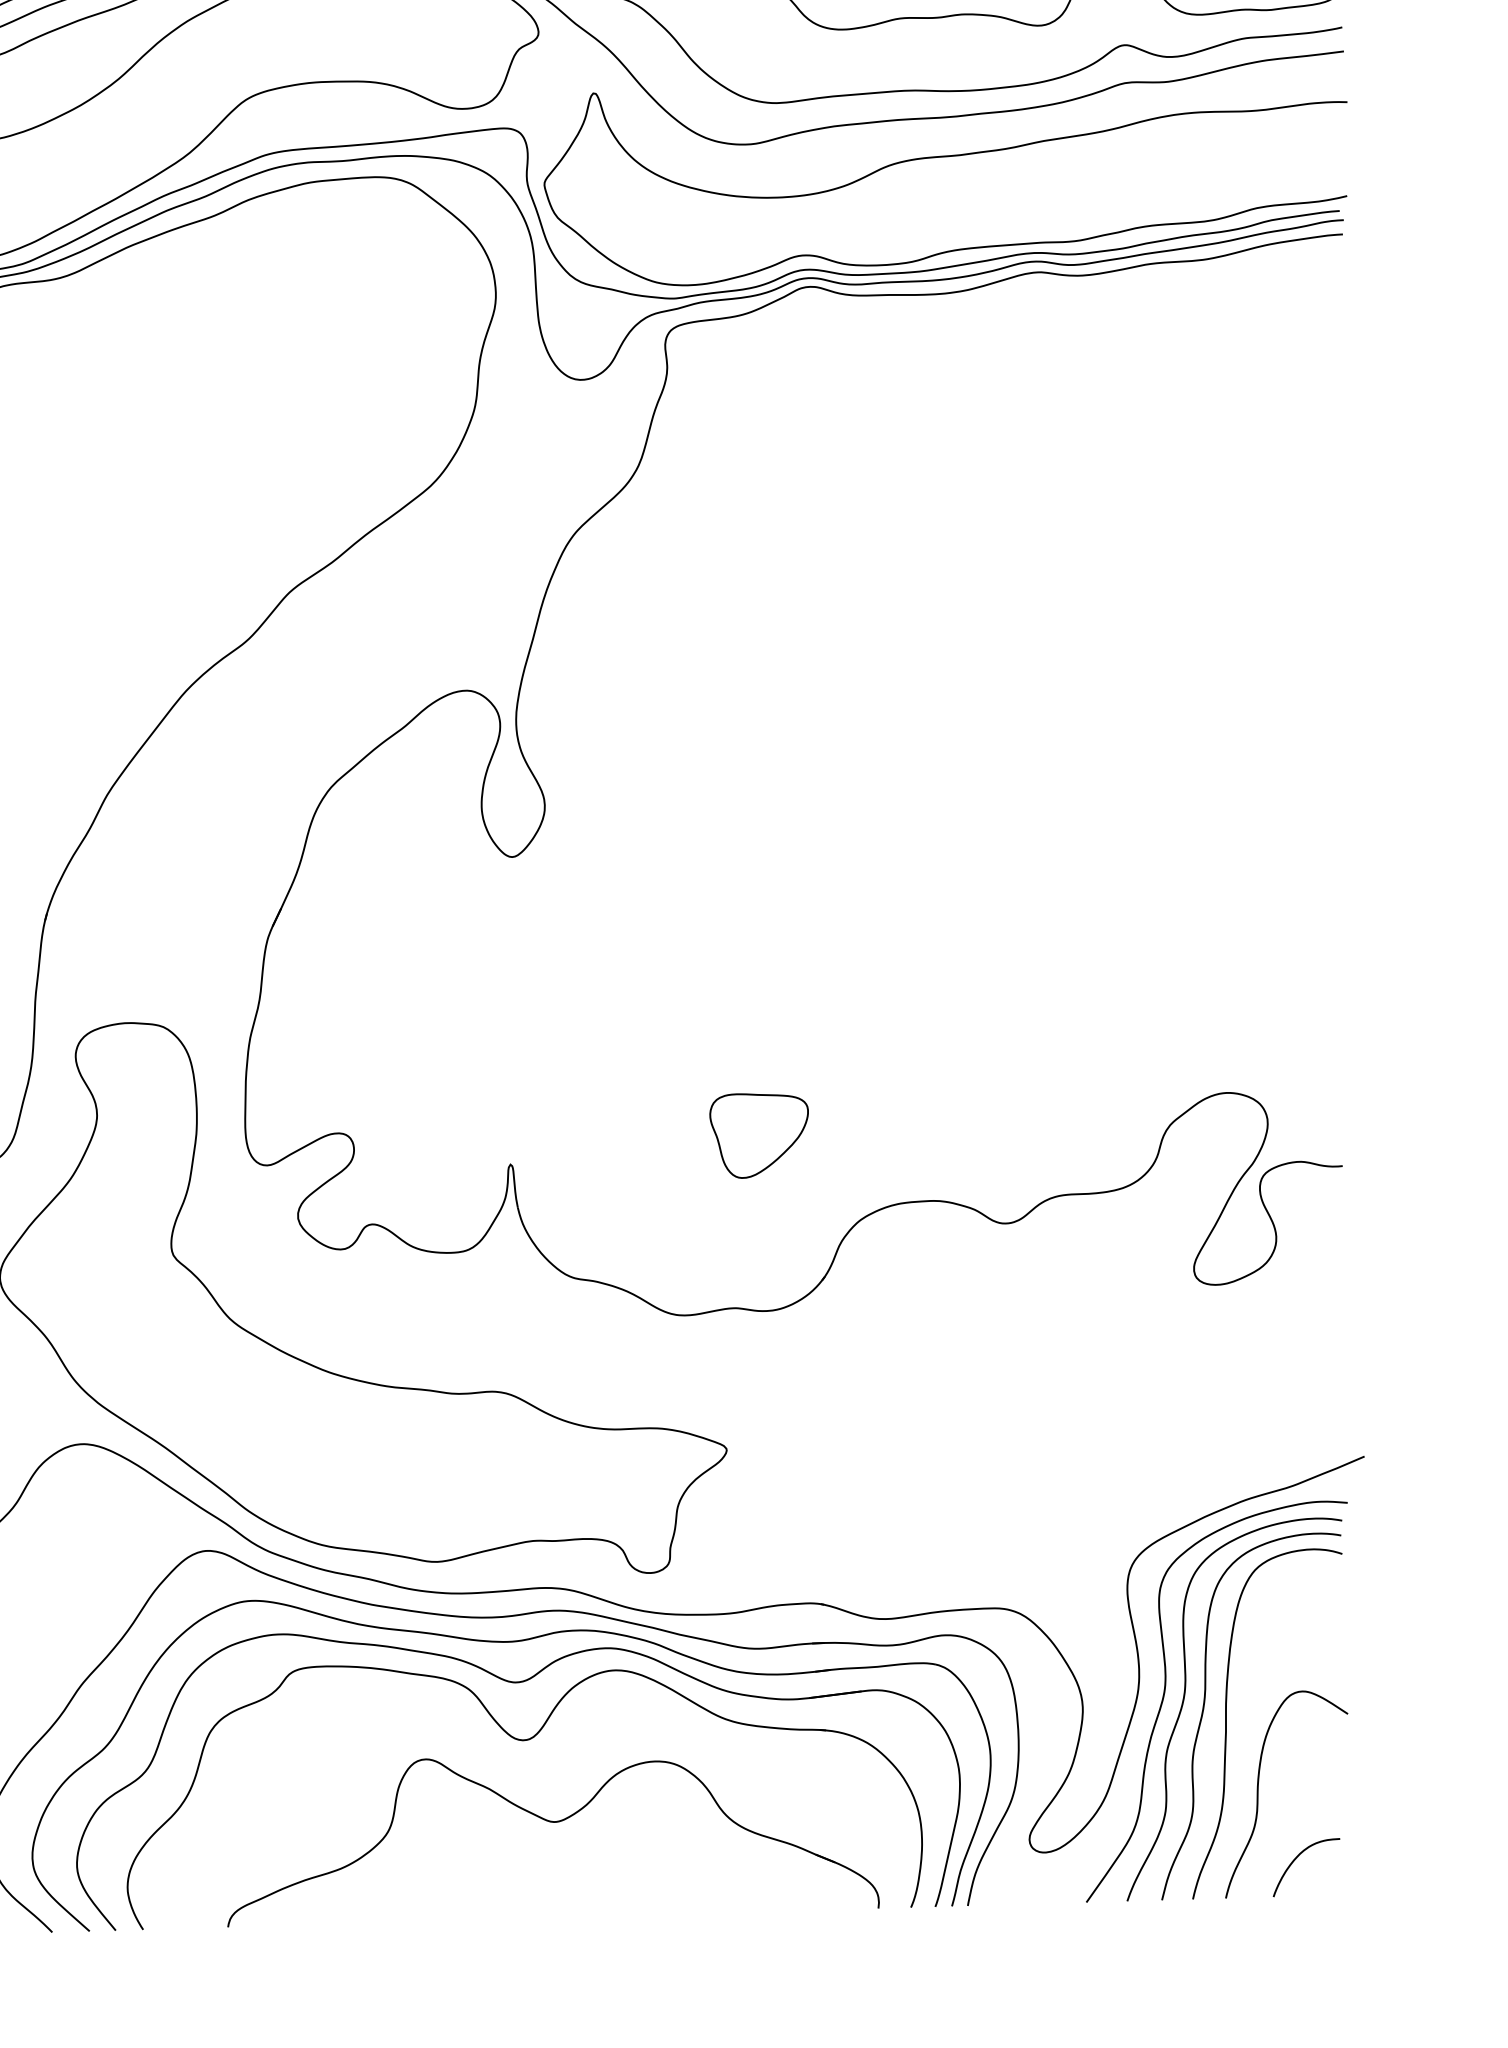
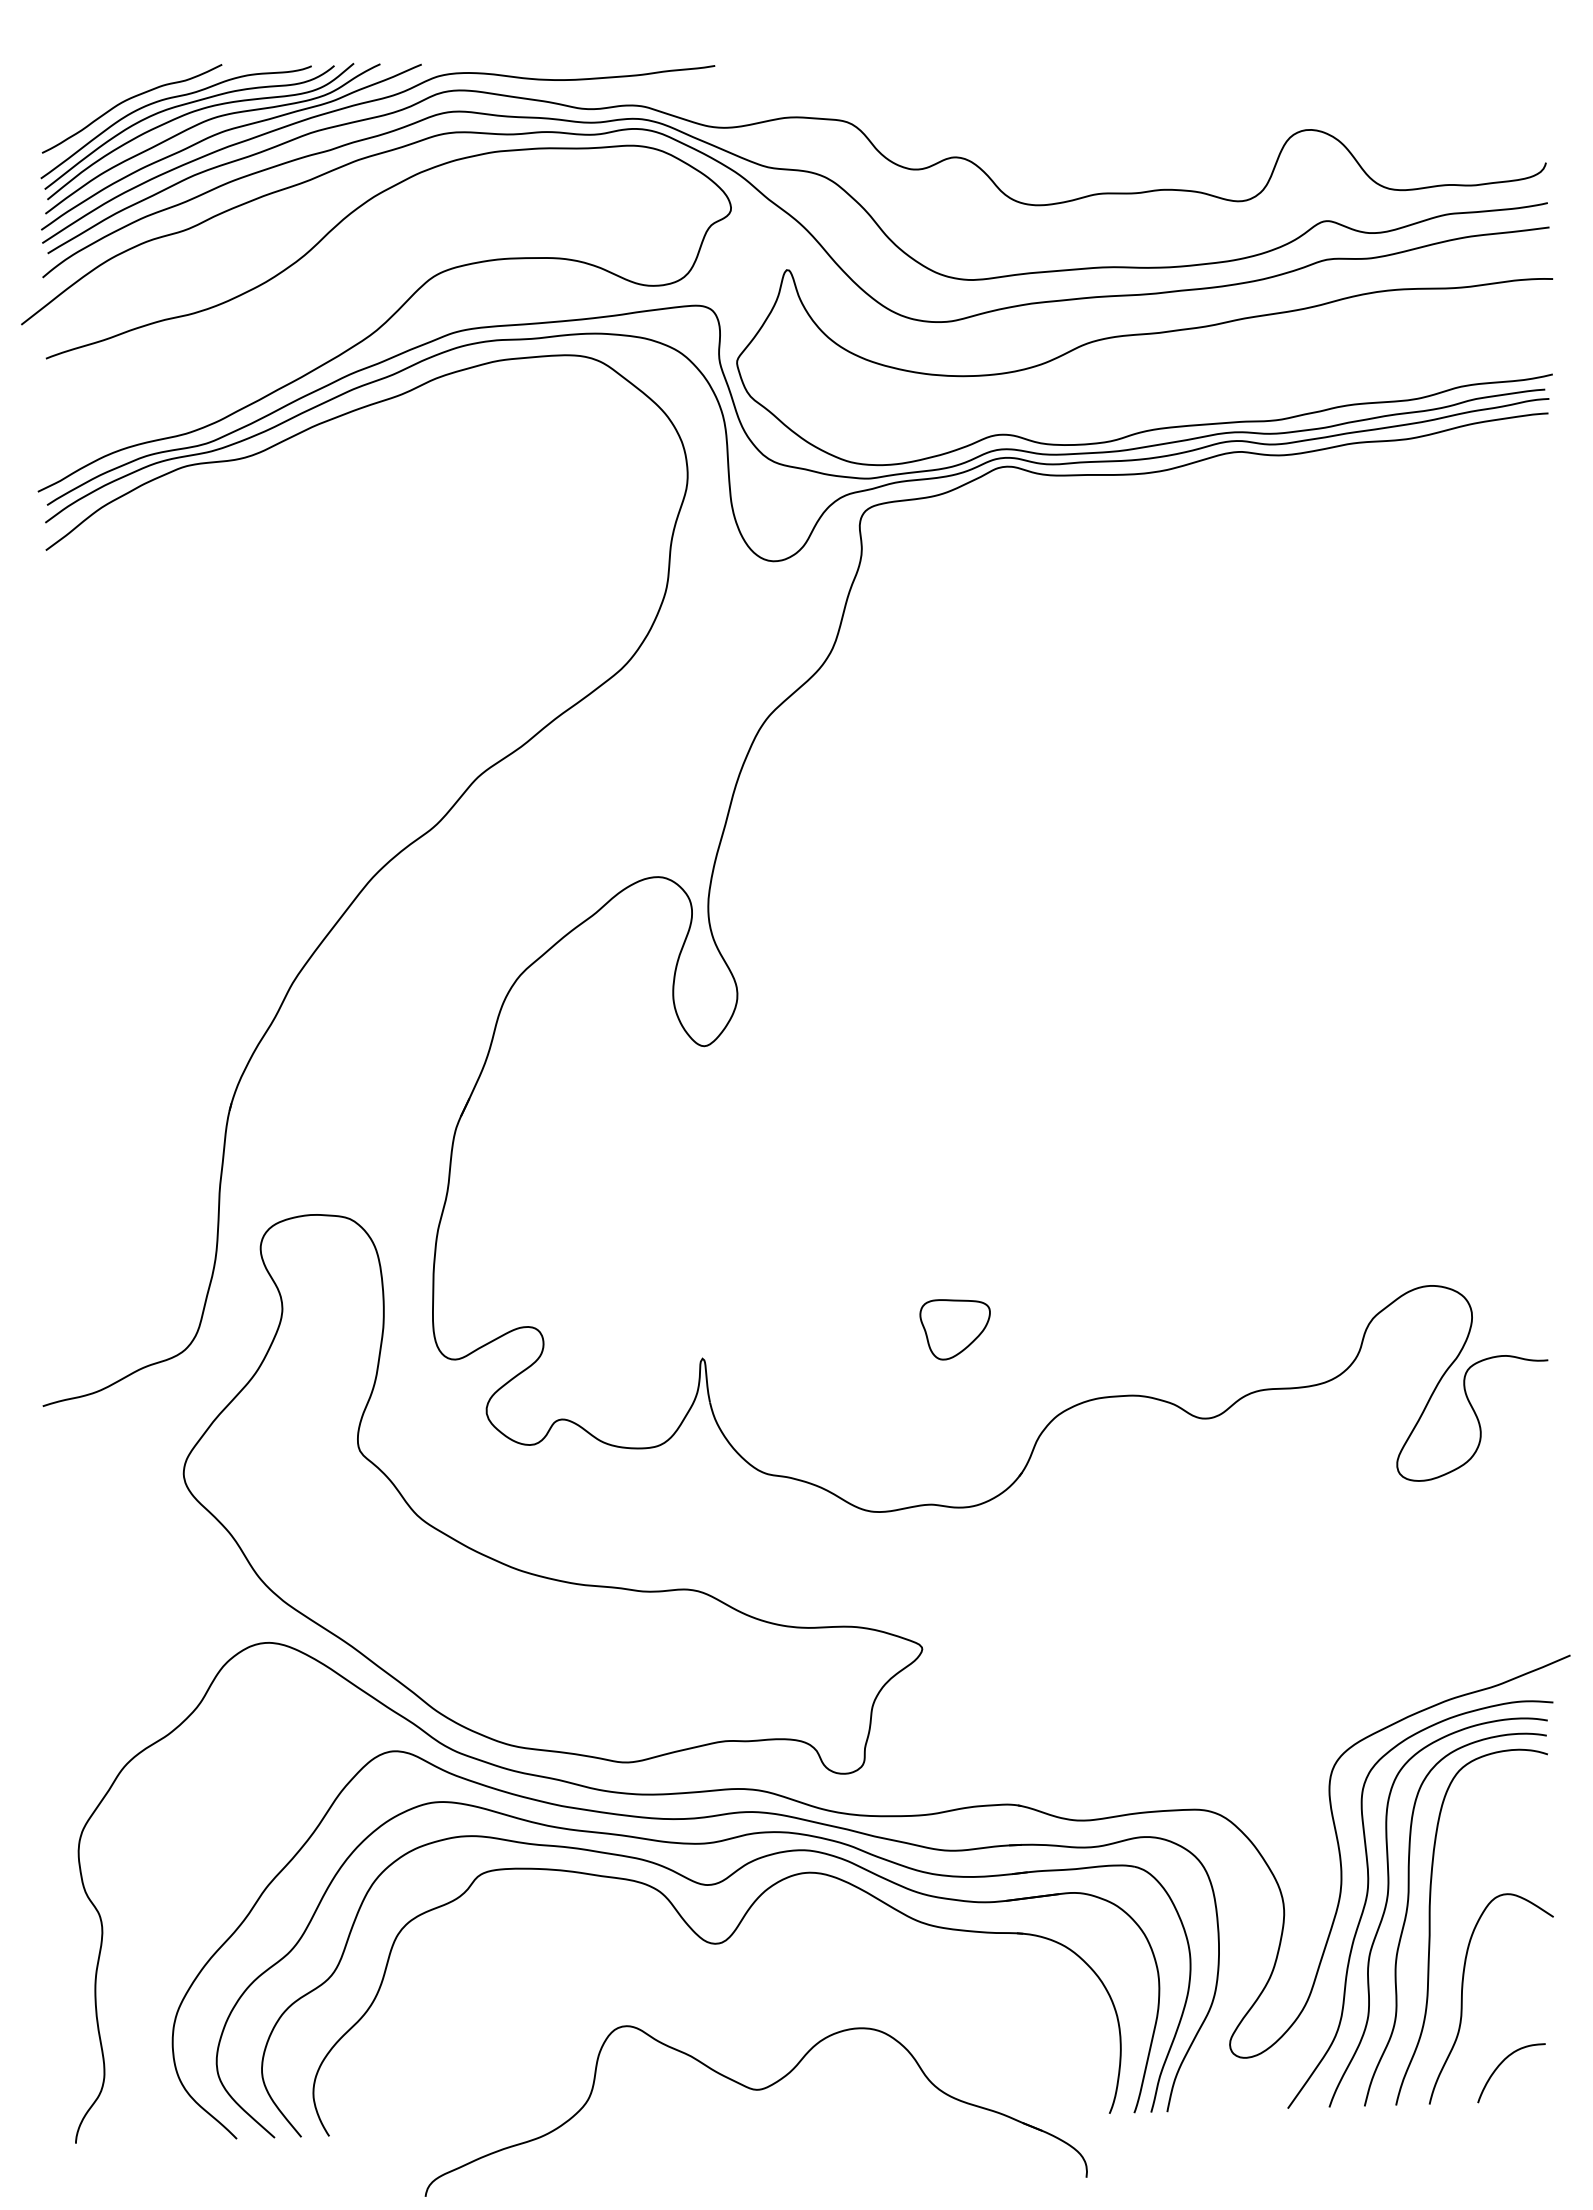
part: (758, 1135) -> (954, 1329), size x0.7
part: (552, 1822) -> (755, 2090), moved

